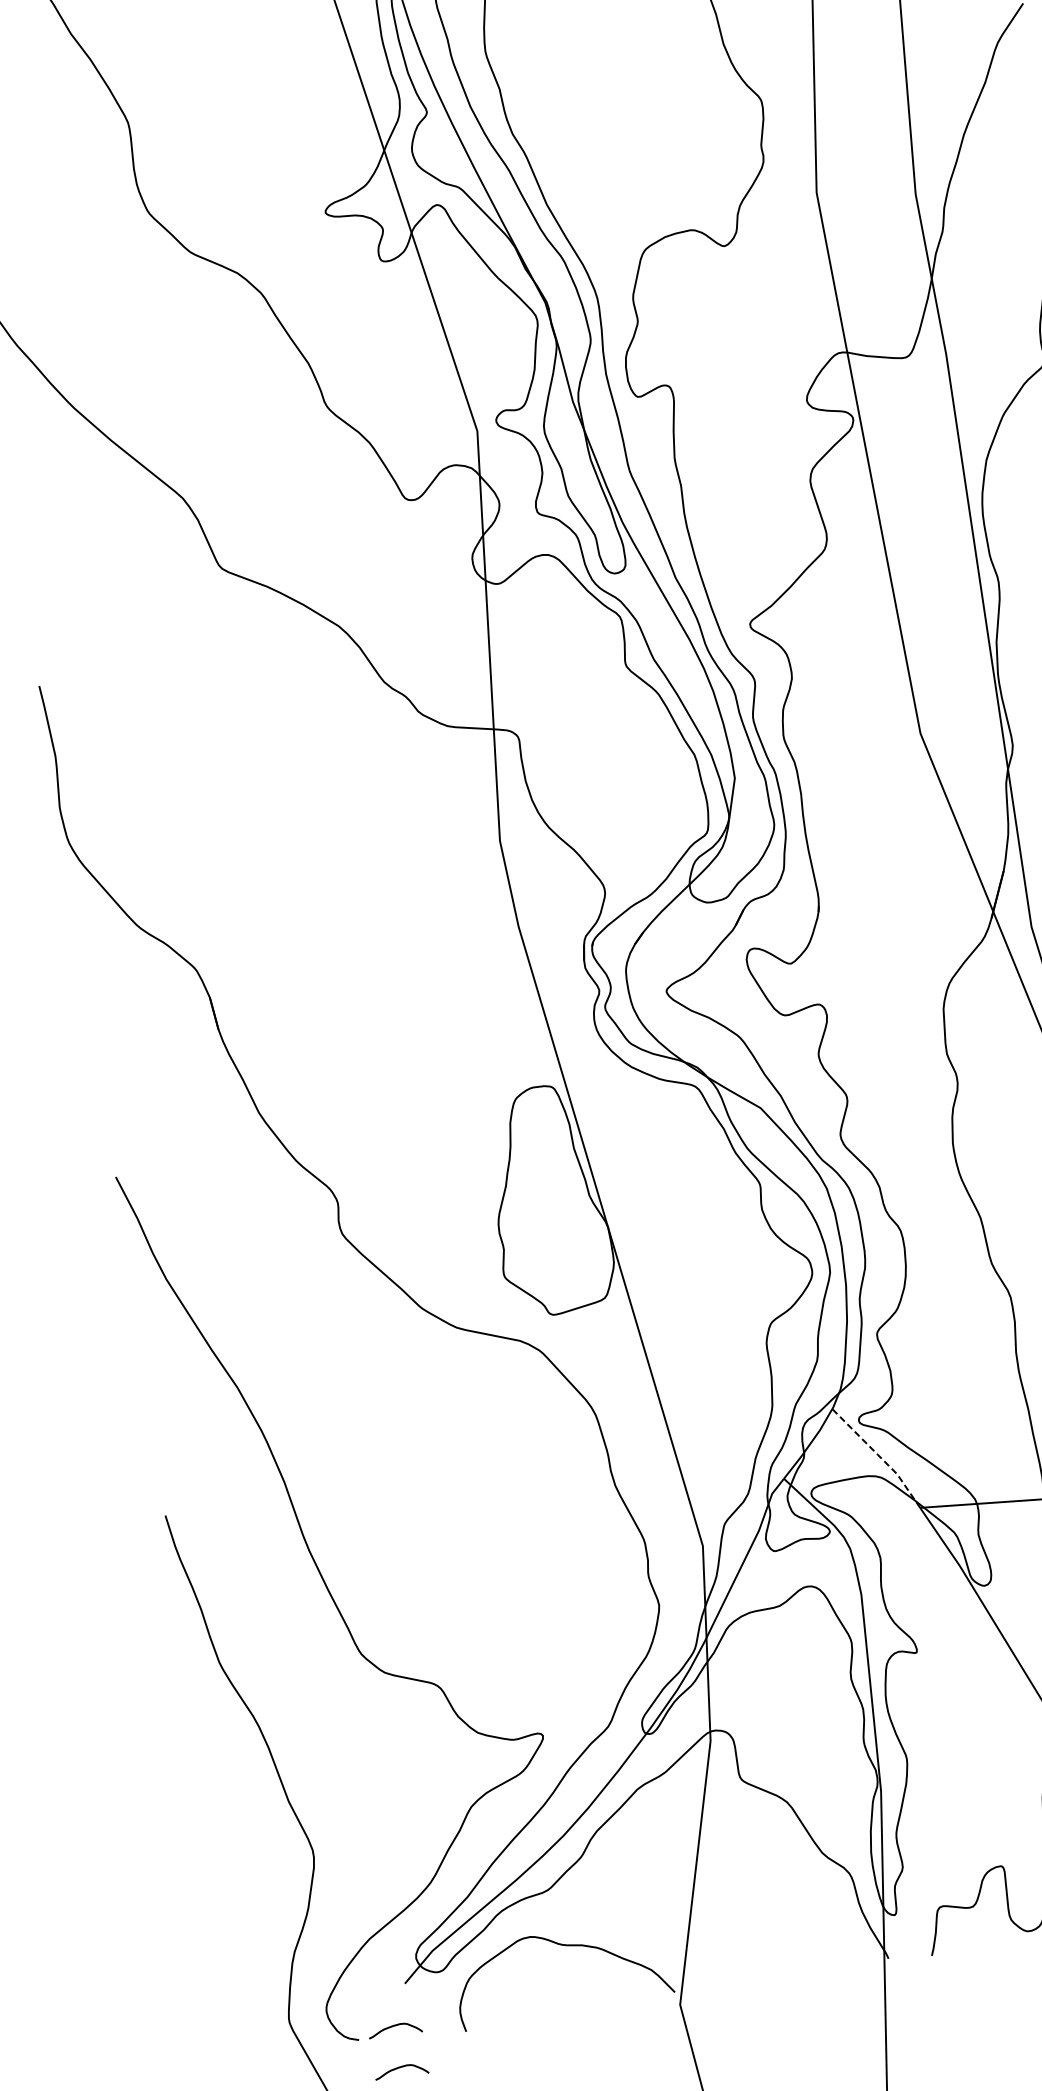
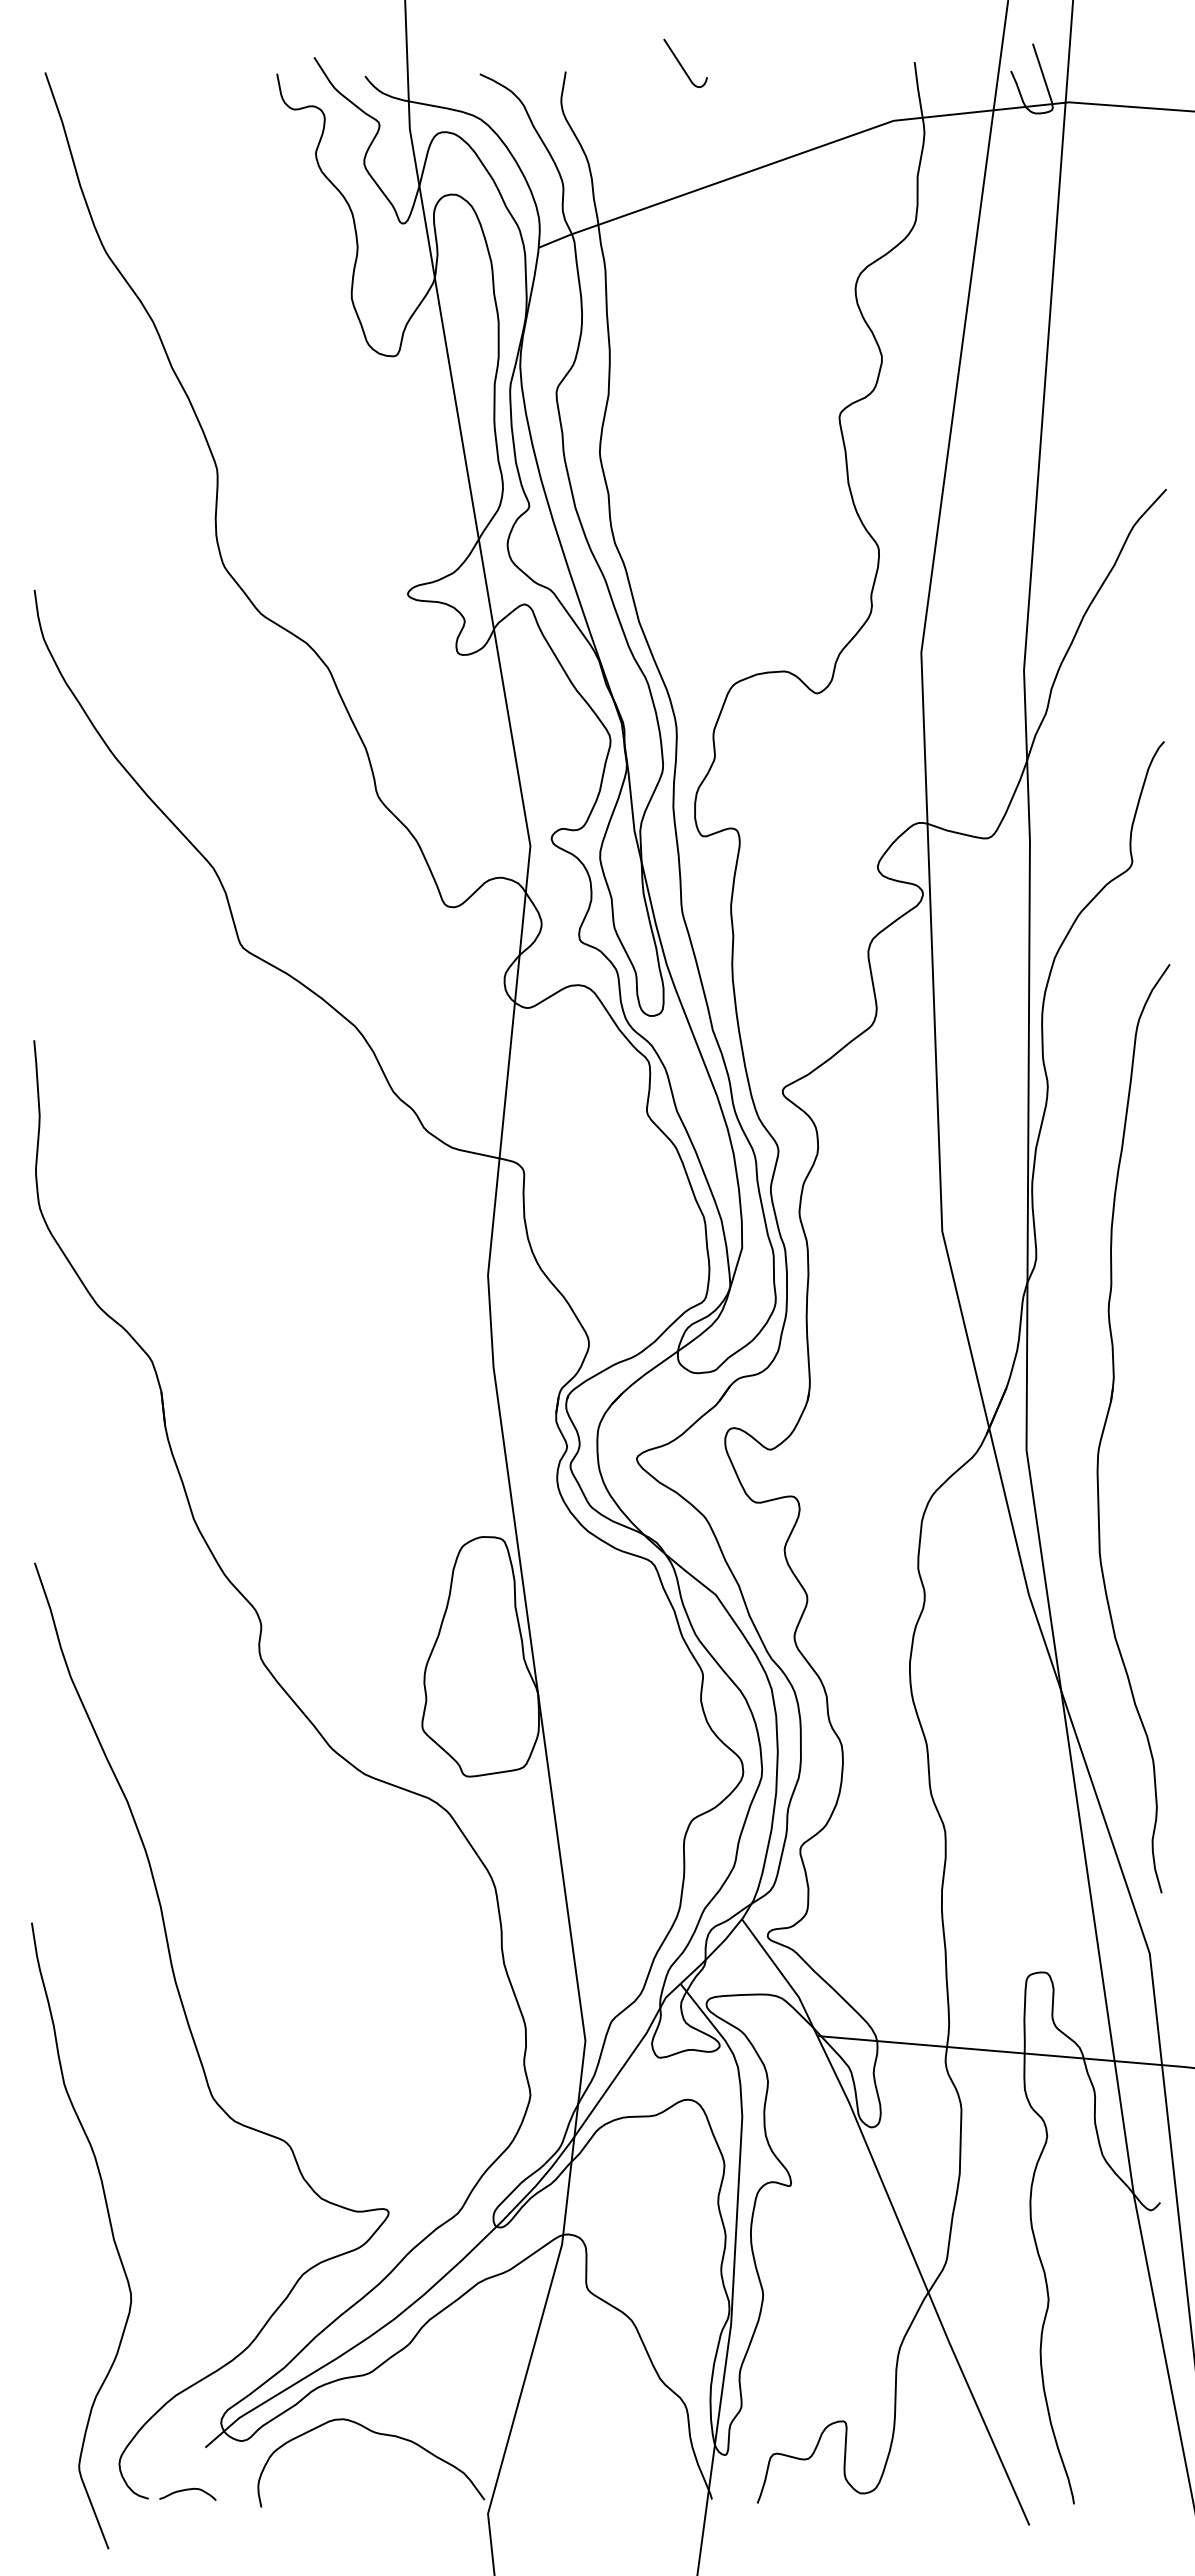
line: (879, 1455) -> (783, 1975), dashed -> solid
curve: (400, 2067) -> (187, 2534), removed

